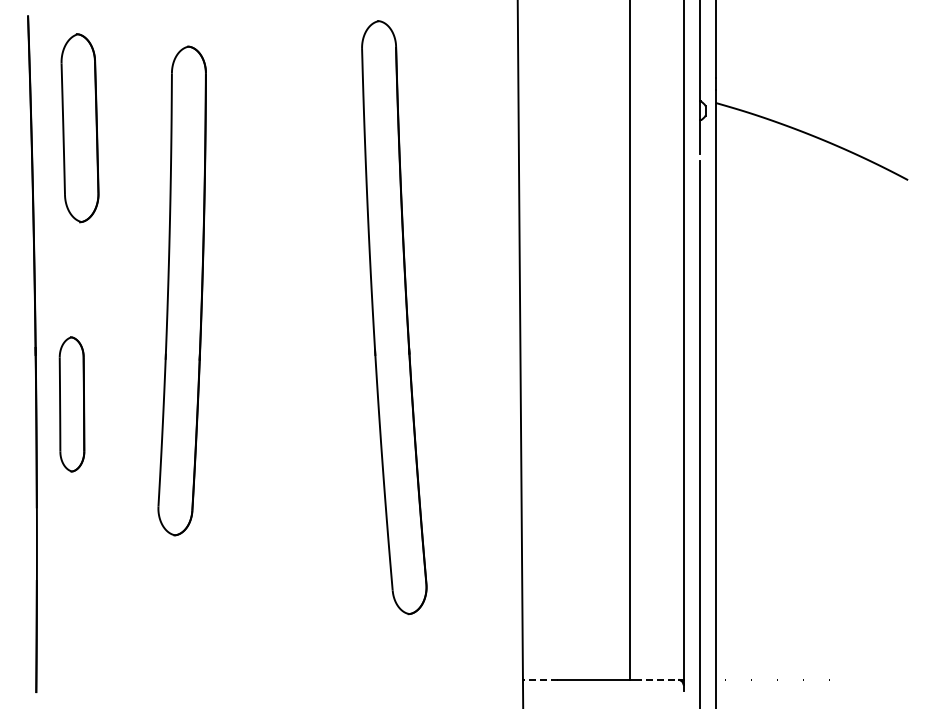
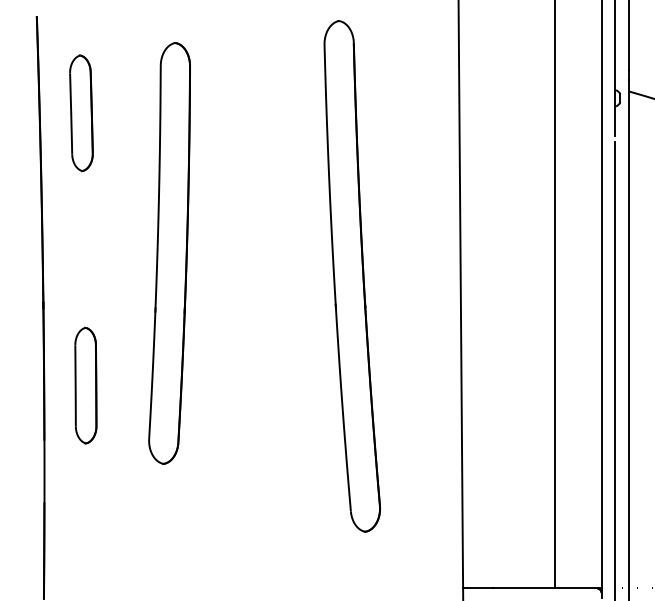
part: (79, 128) -> (81, 113), size x0.71
part: (71, 404) -> (85, 385), moved
line: (540, 679) -> (478, 588), dashed -> solid
line: (656, 679) -> (578, 588), dashed -> solid

